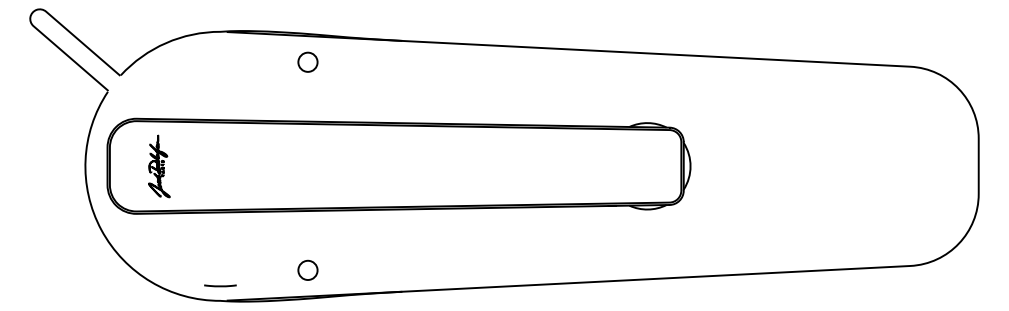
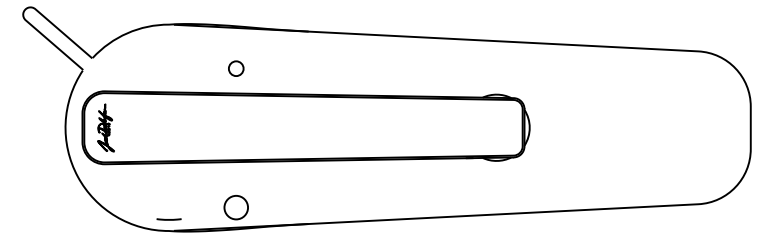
circle: (307, 61) -> (235, 68), moved
part: (159, 166) -> (106, 127), moved
circle: (307, 270) -> (235, 207), size x1.6

